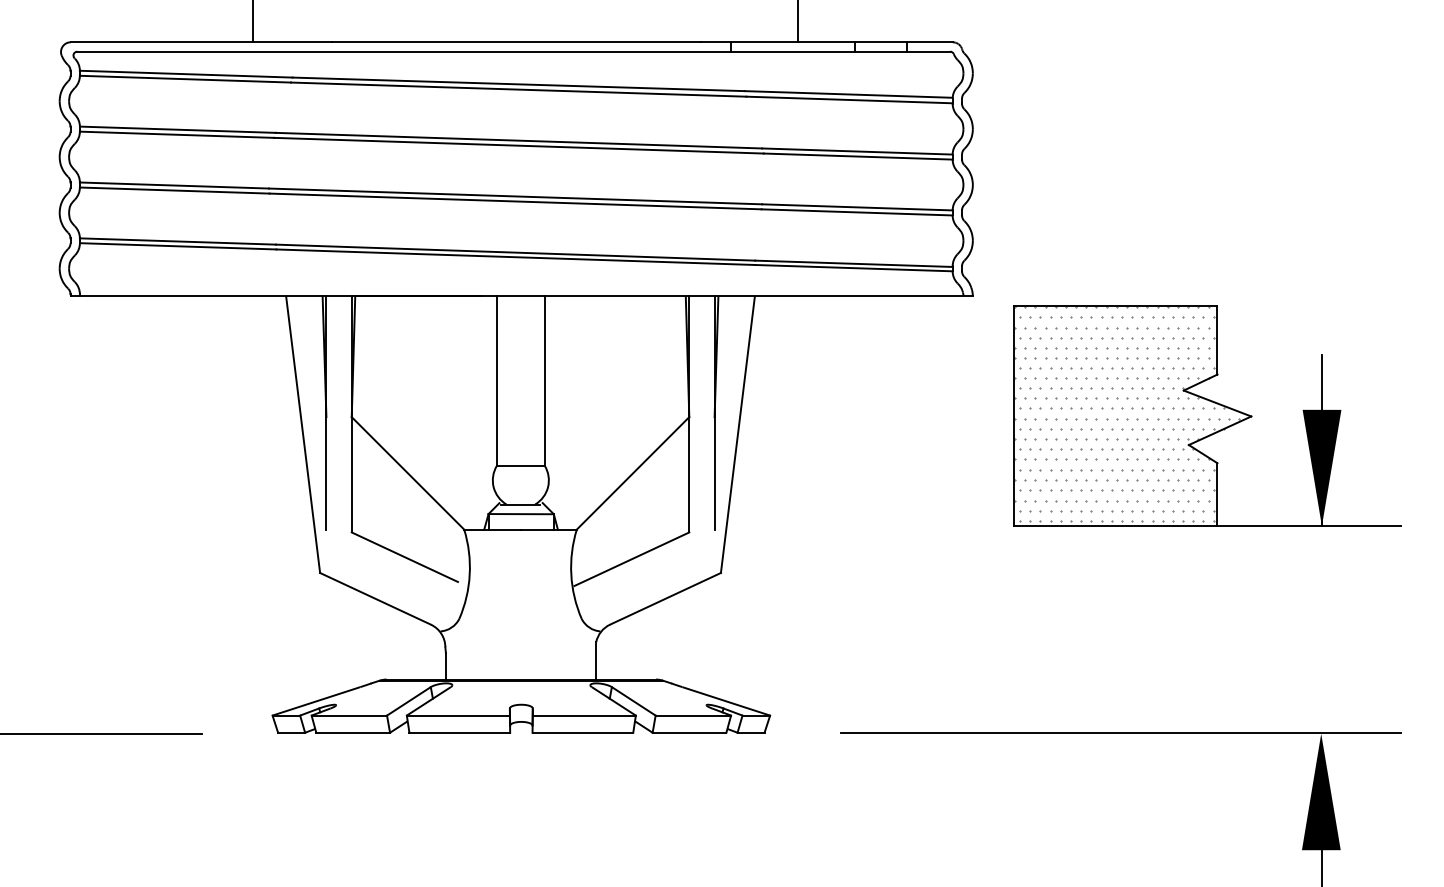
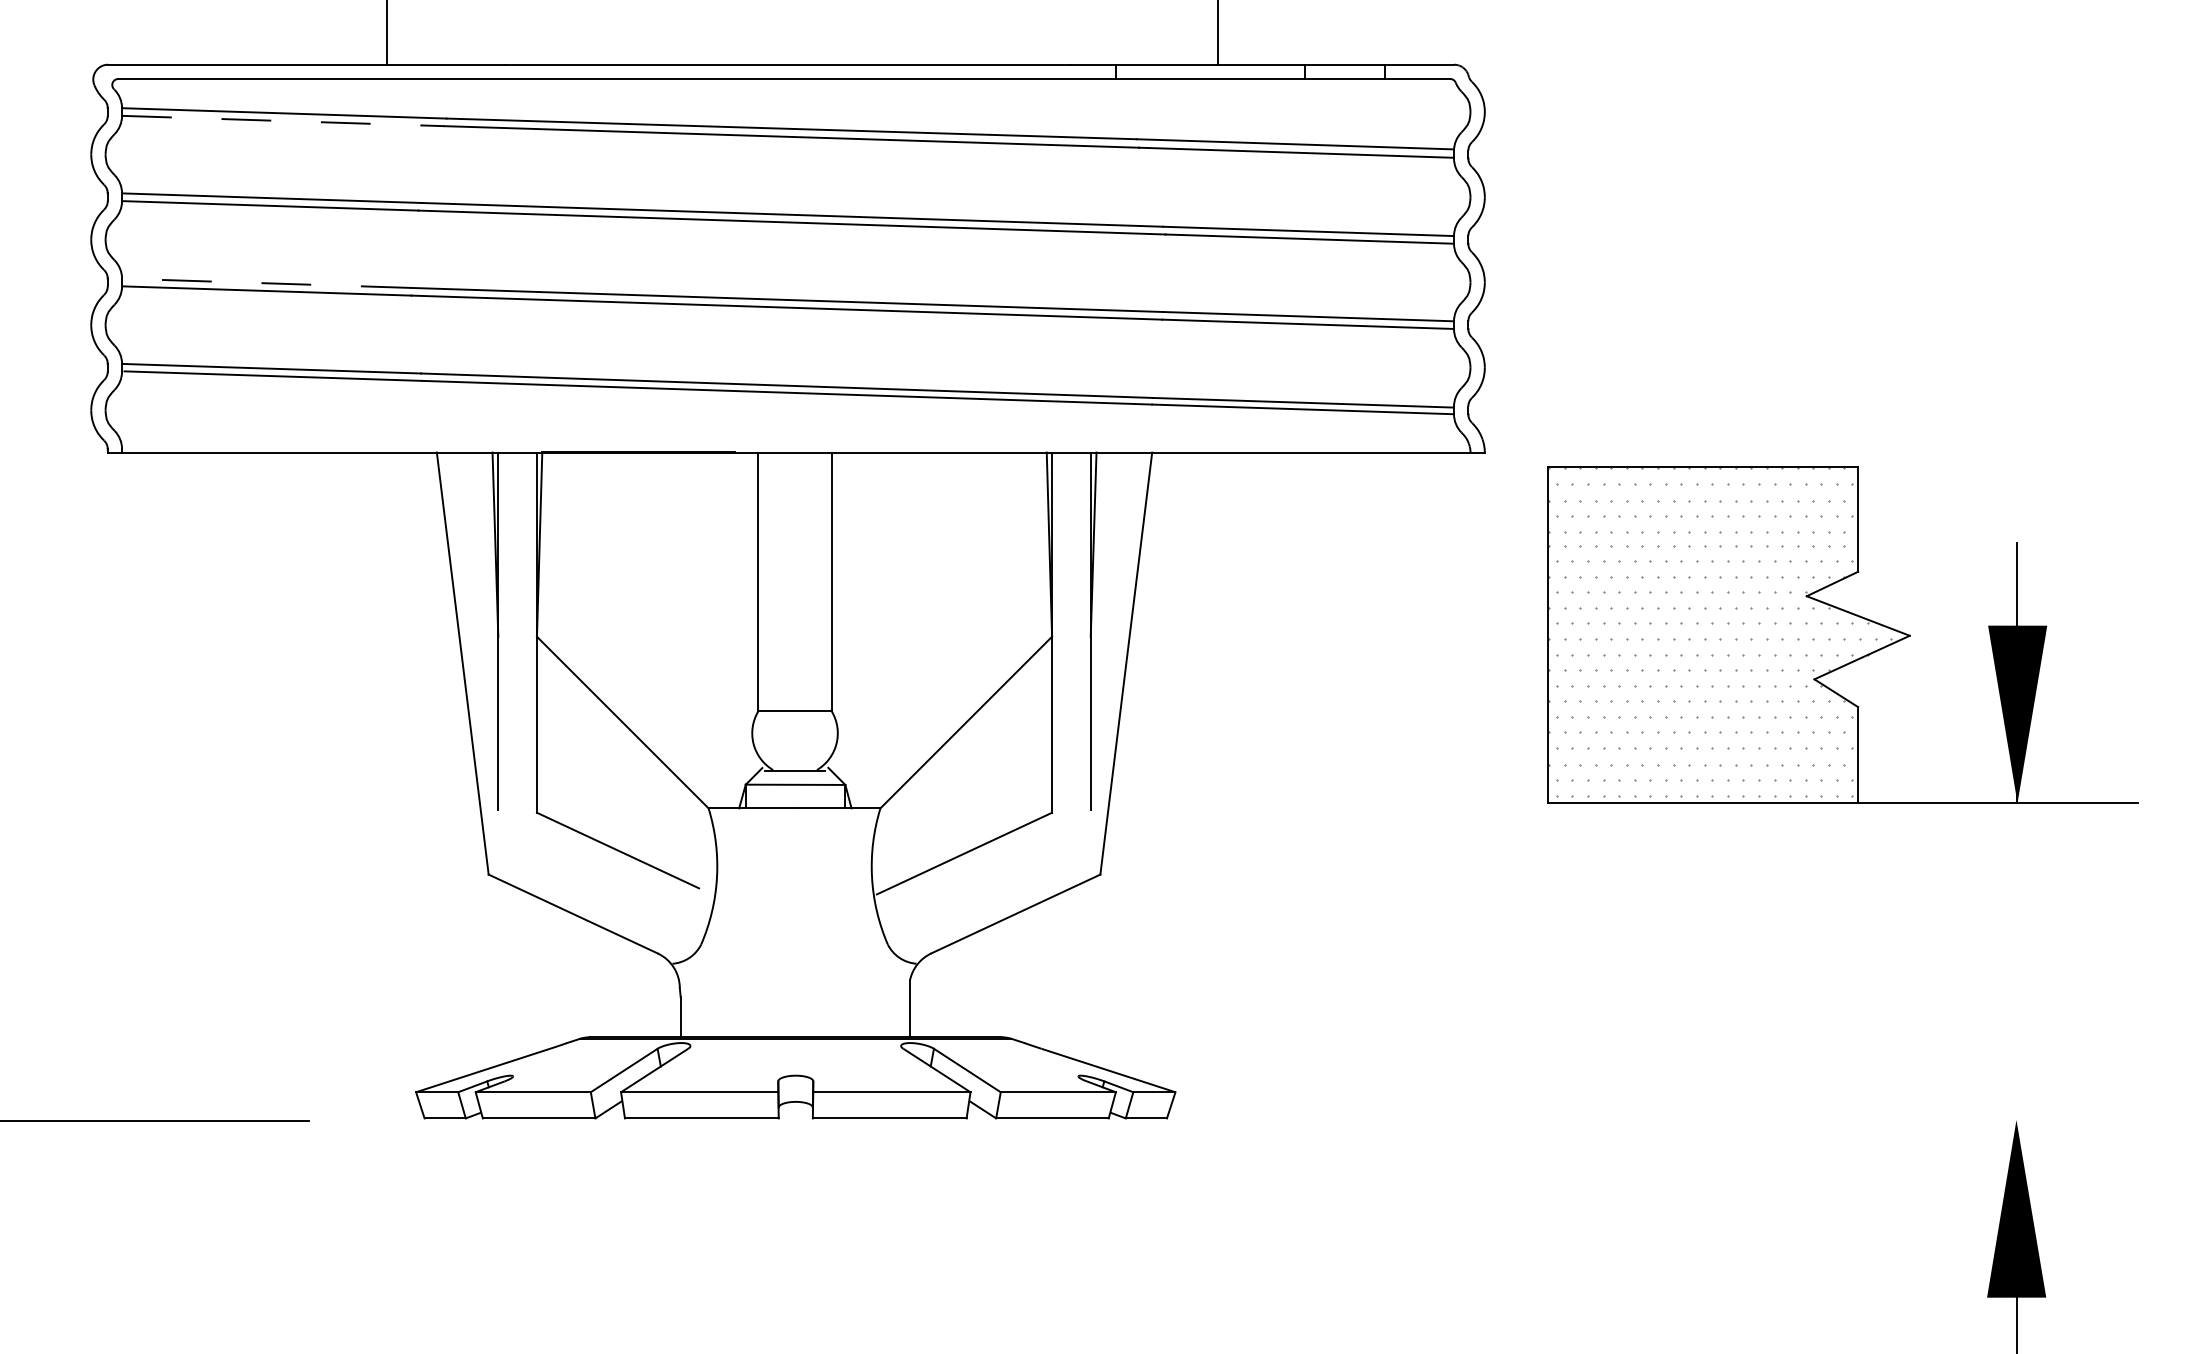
line: (185, 79) -> (283, 121), solid -> dashed
line: (174, 185) -> (266, 283), solid -> dashed
line: (1120, 733) -> (1710, 1119), removed

